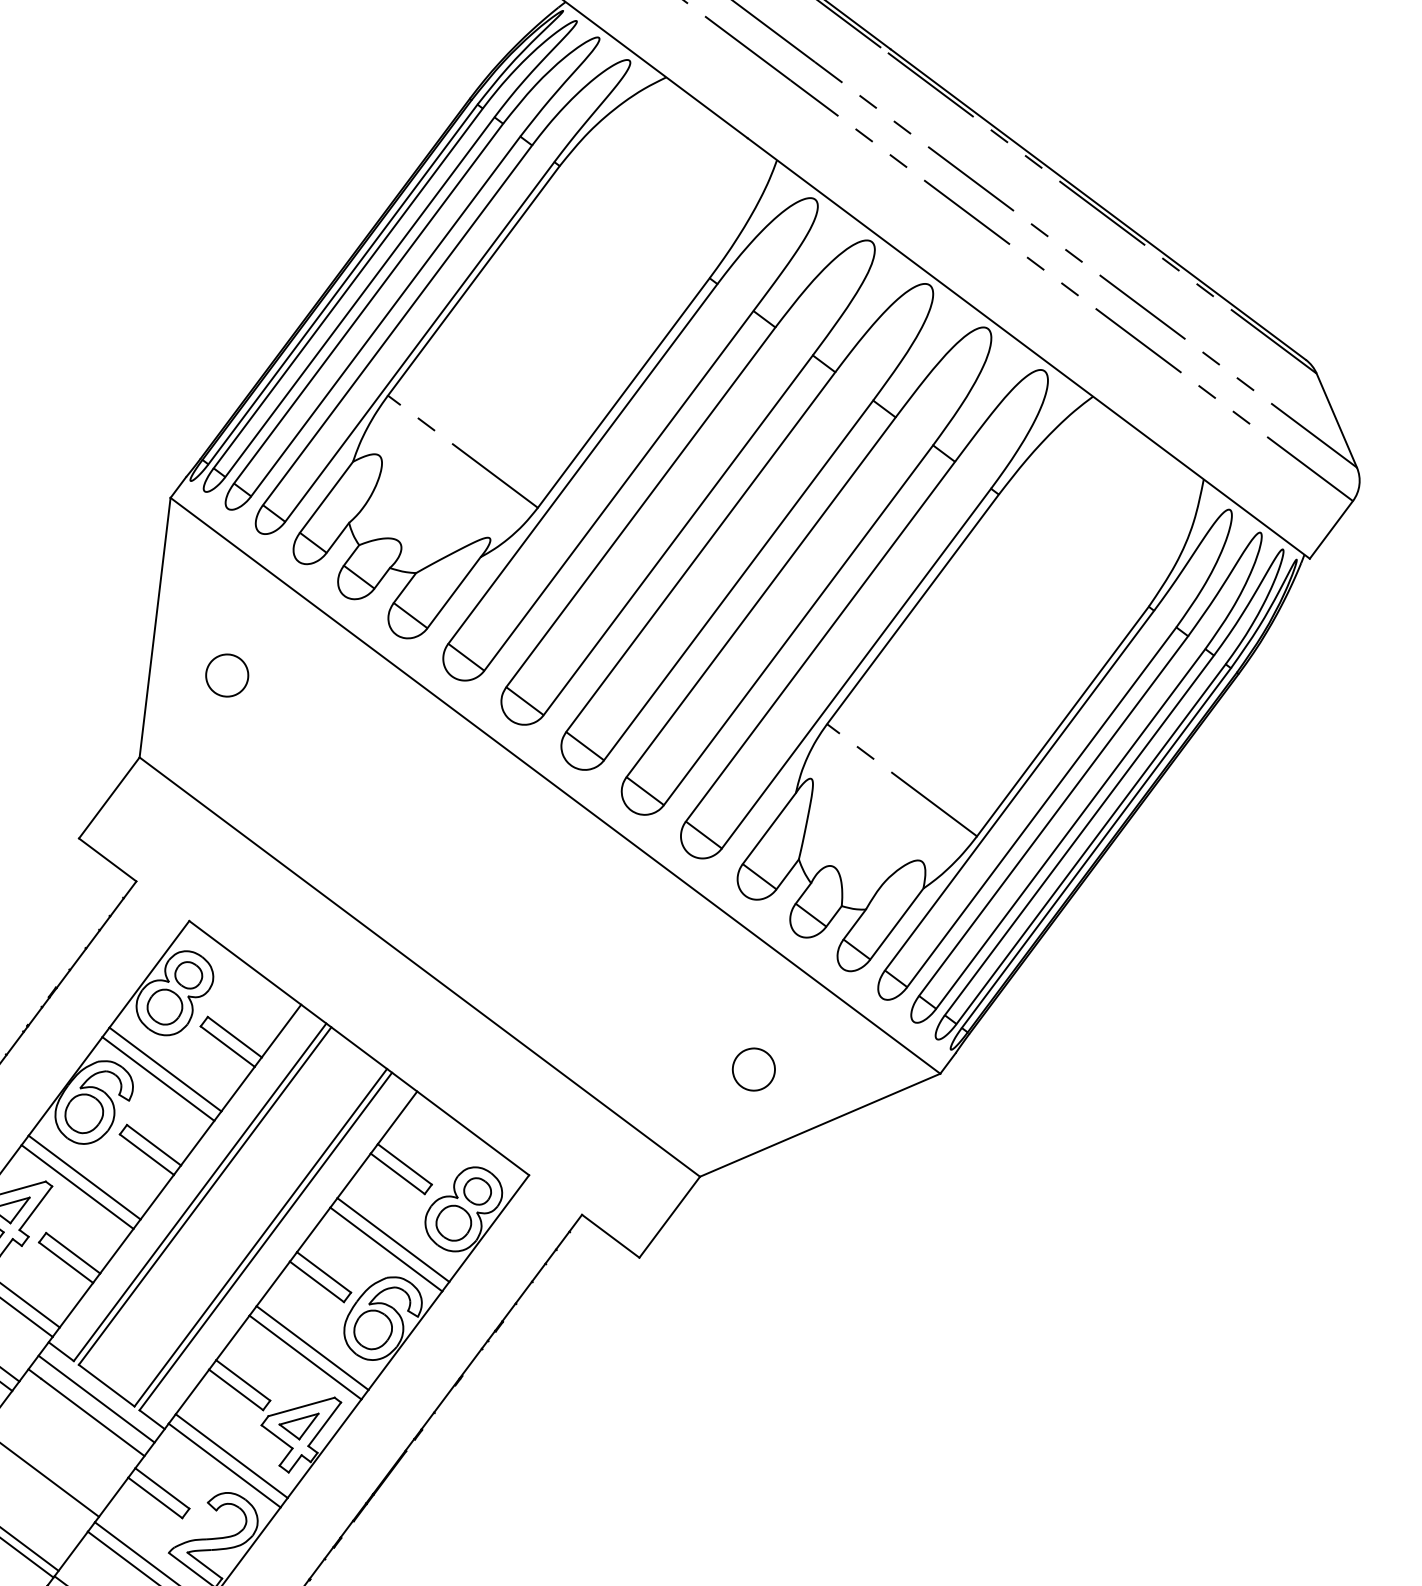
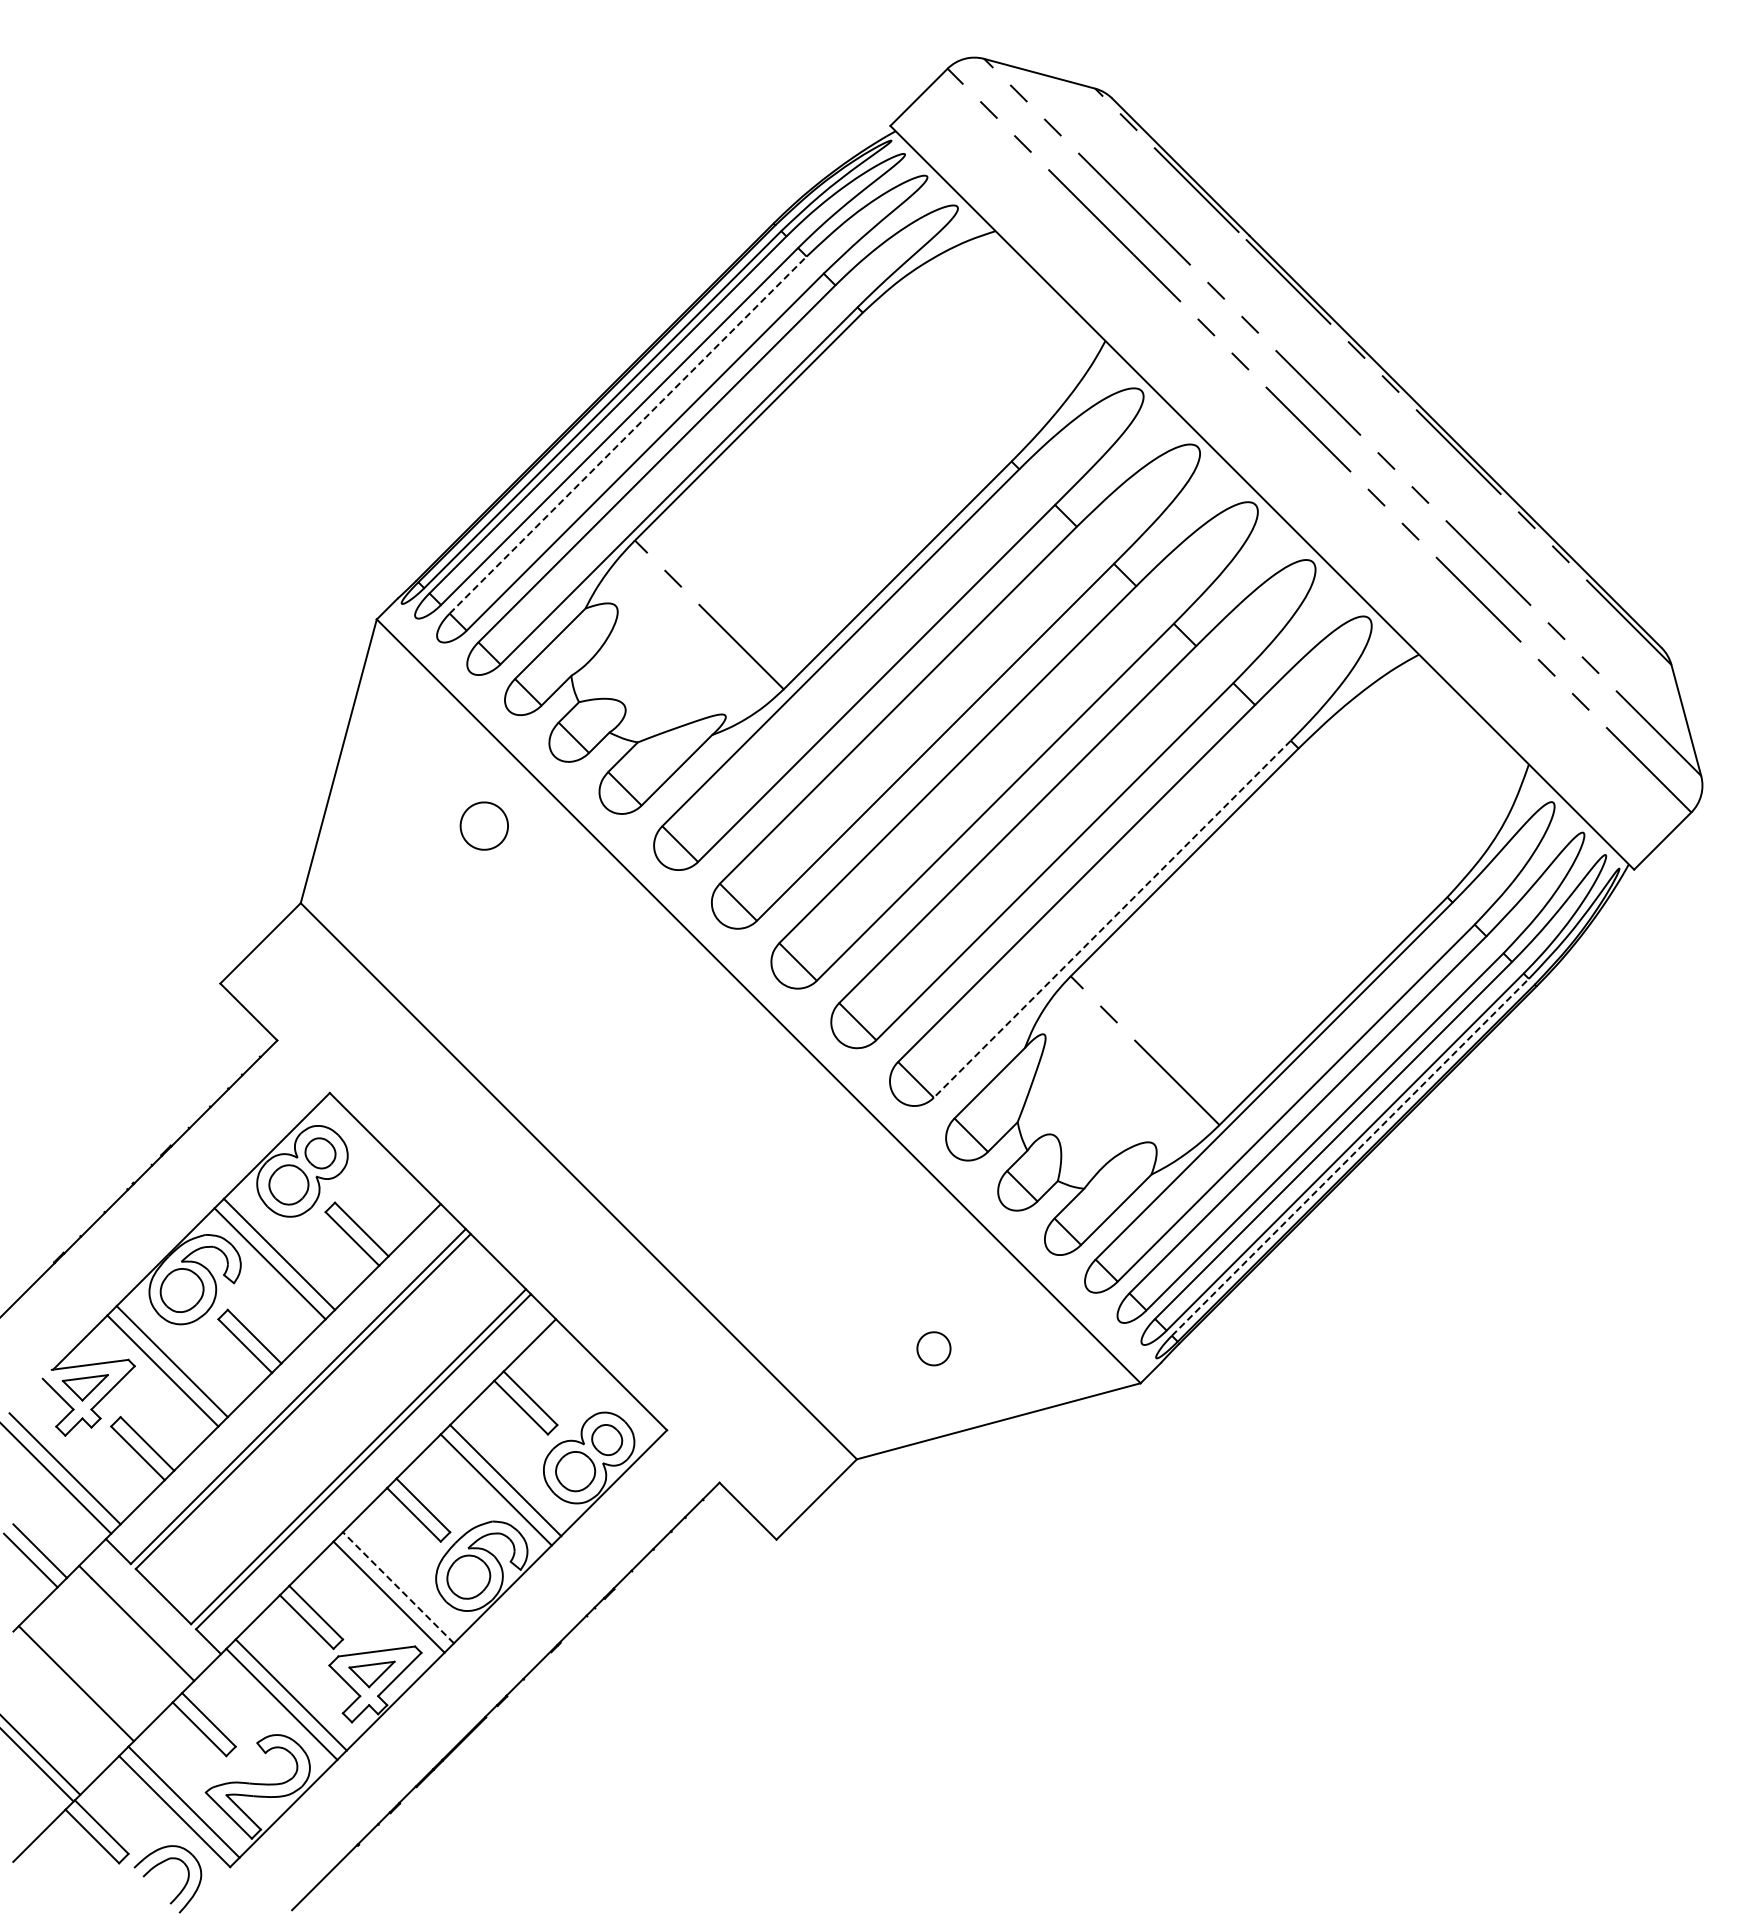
line: (368, 303) -> (628, 434), solid -> dashed
line: (855, 668) -> (1111, 919), solid -> dashed
part: (226, 675) -> (483, 825), moved
line: (1096, 847) -> (1350, 1156), solid -> dashed
part: (753, 1069) -> (933, 1348), size x0.7
line: (312, 1347) -> (398, 1587), solid -> dashed
line: (96, 1398) -> (149, 1609), removed

